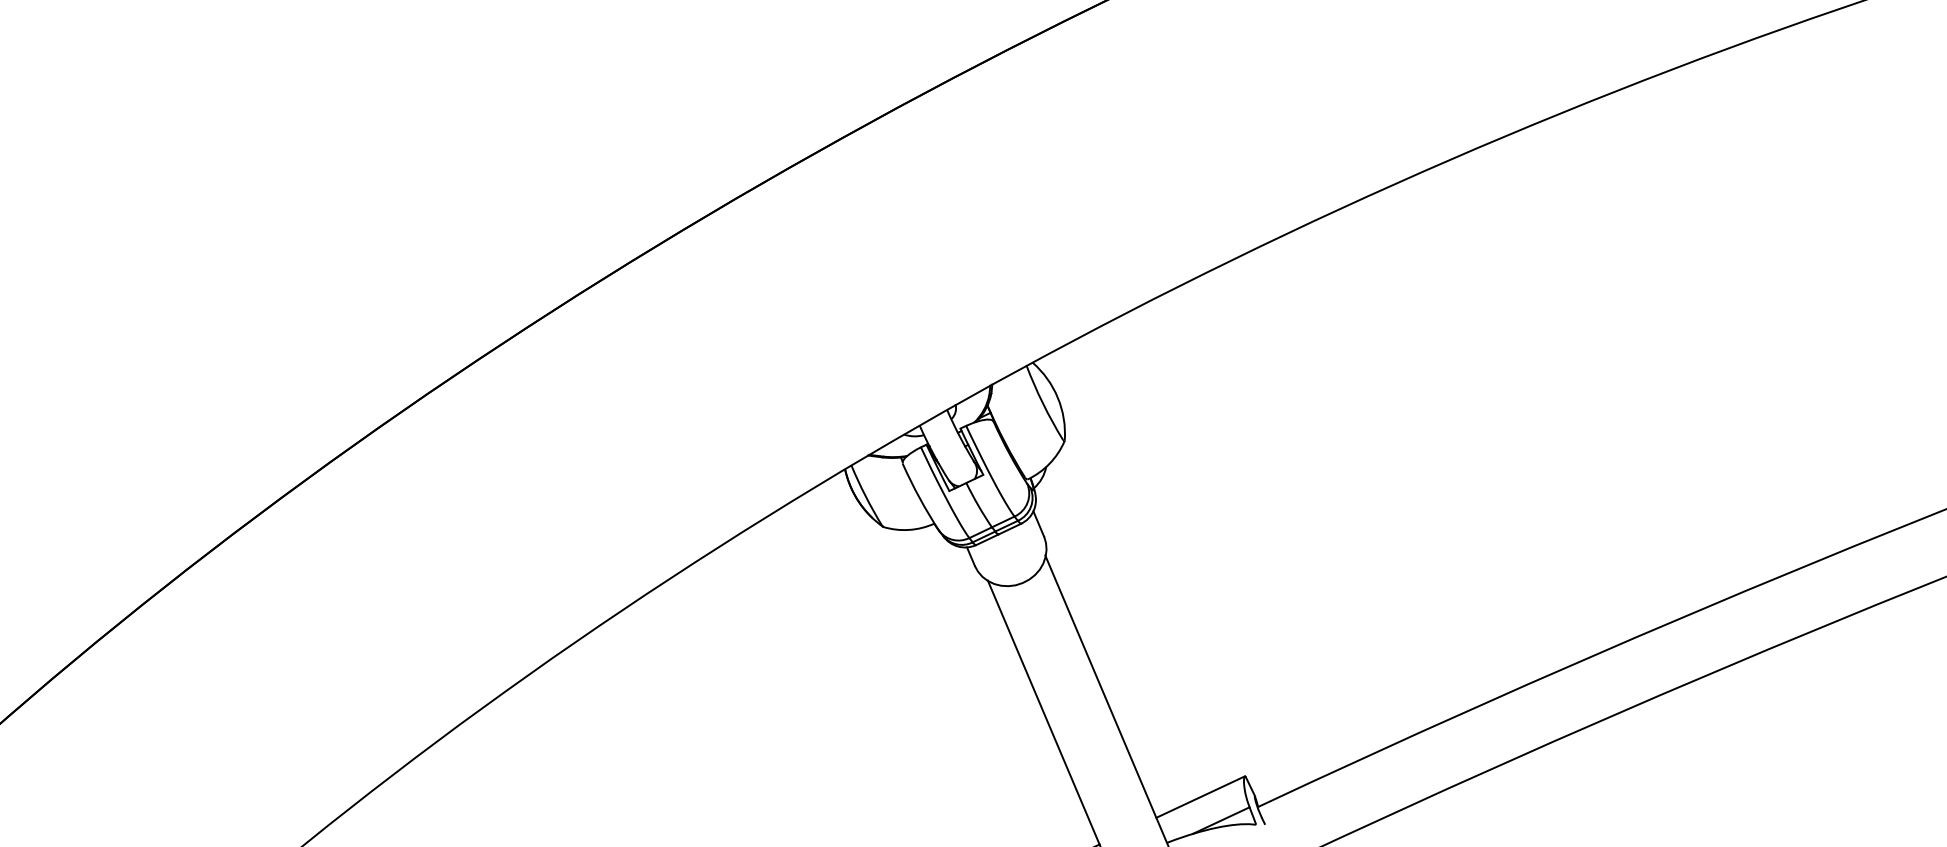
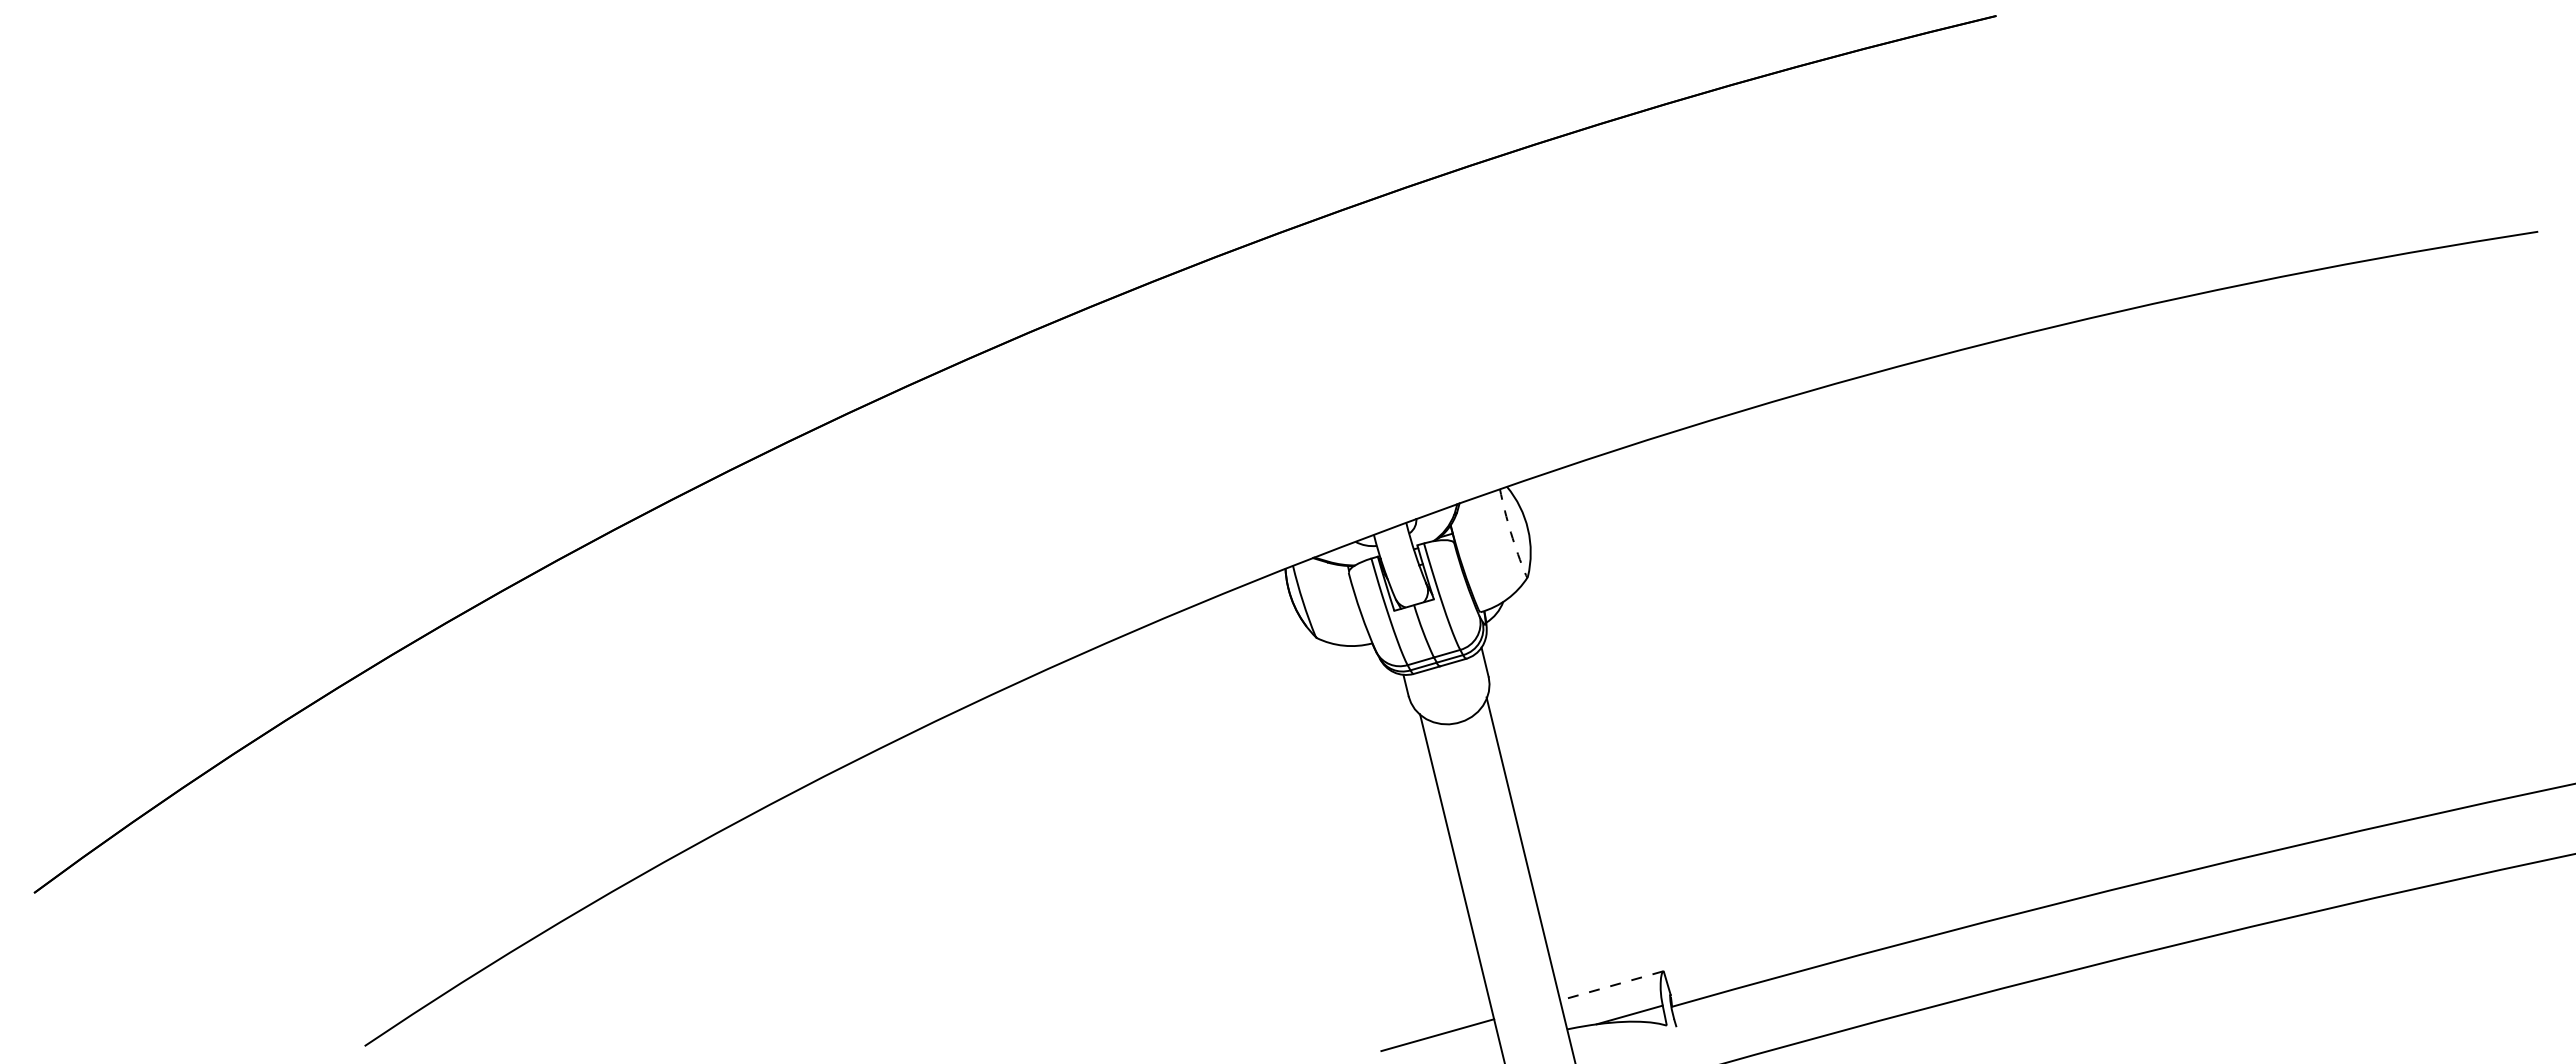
arc: (1043, 403) -> (1511, 532), solid -> dashed
line: (1200, 797) -> (1611, 986), solid -> dashed

